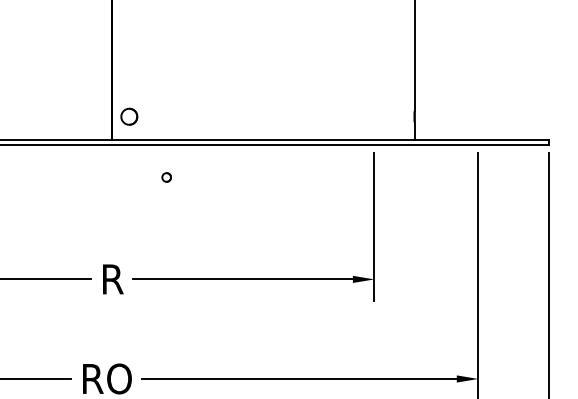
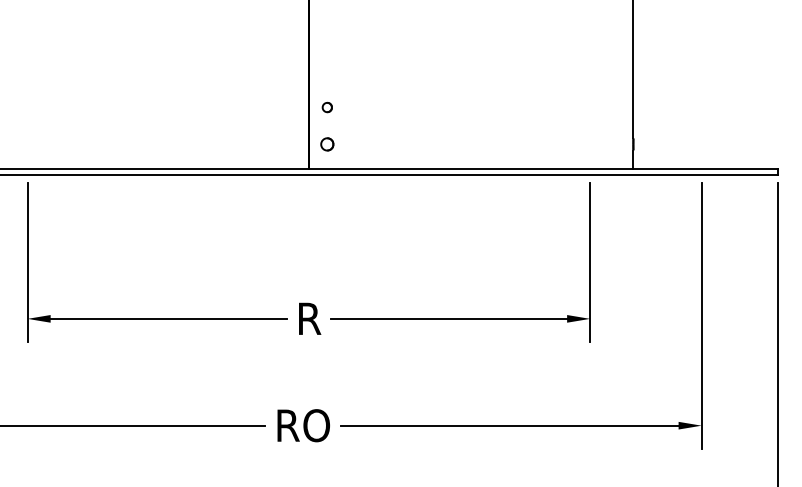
part: (129, 116) -> (327, 144), size x0.71
part: (165, 177) -> (326, 107), moved

